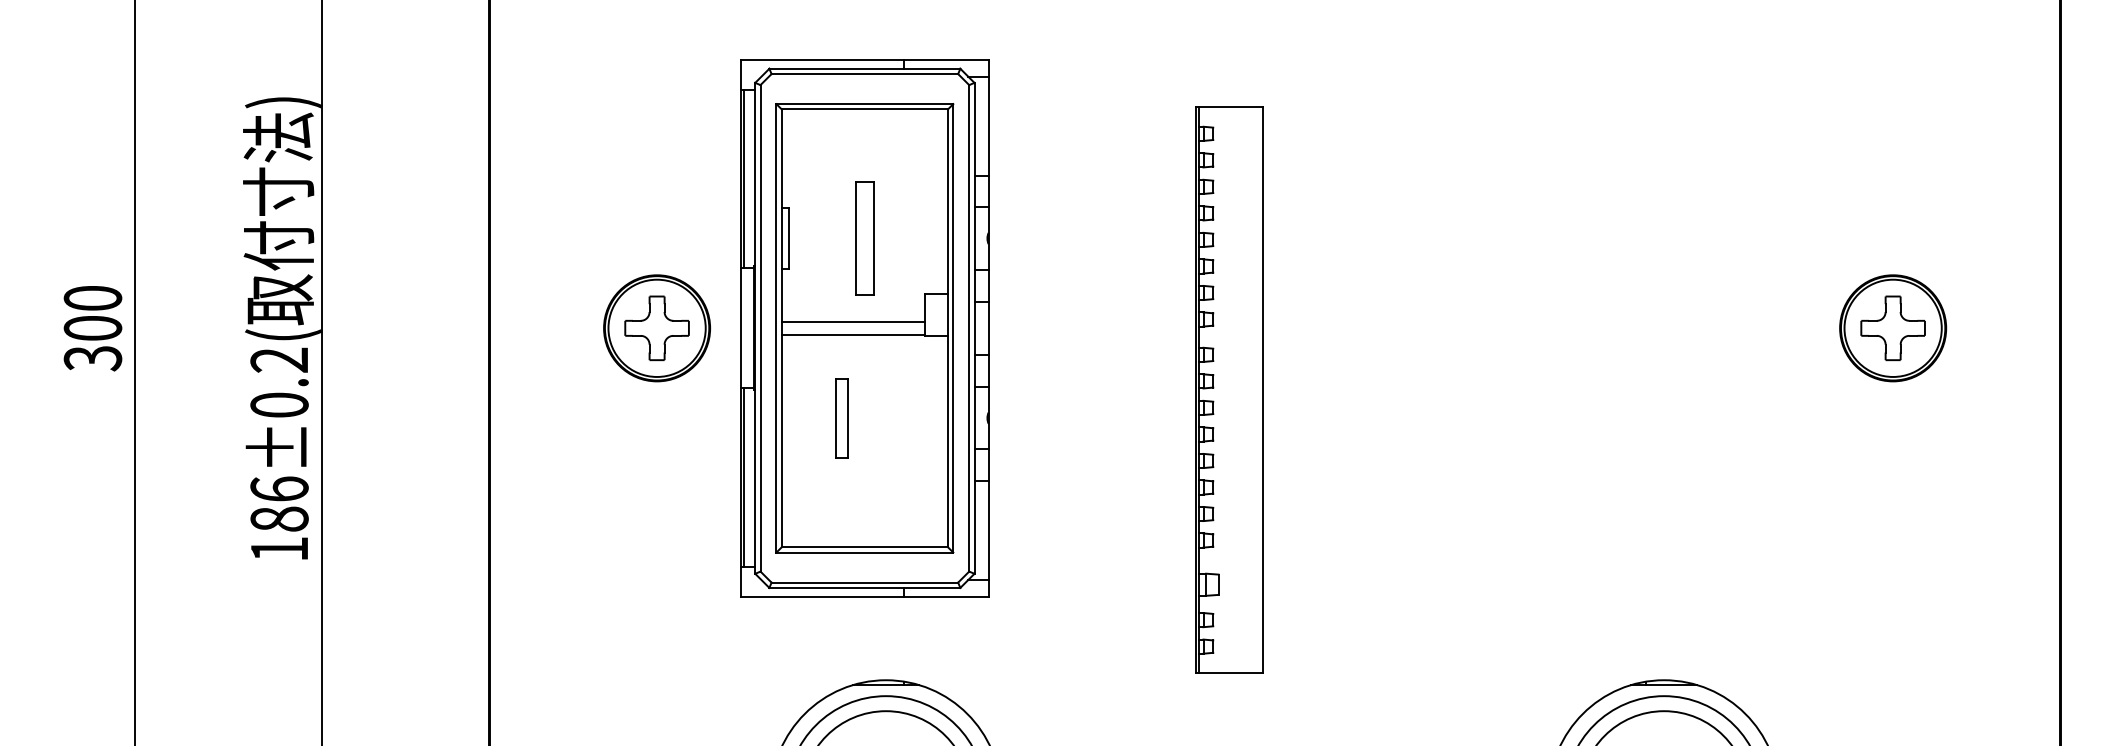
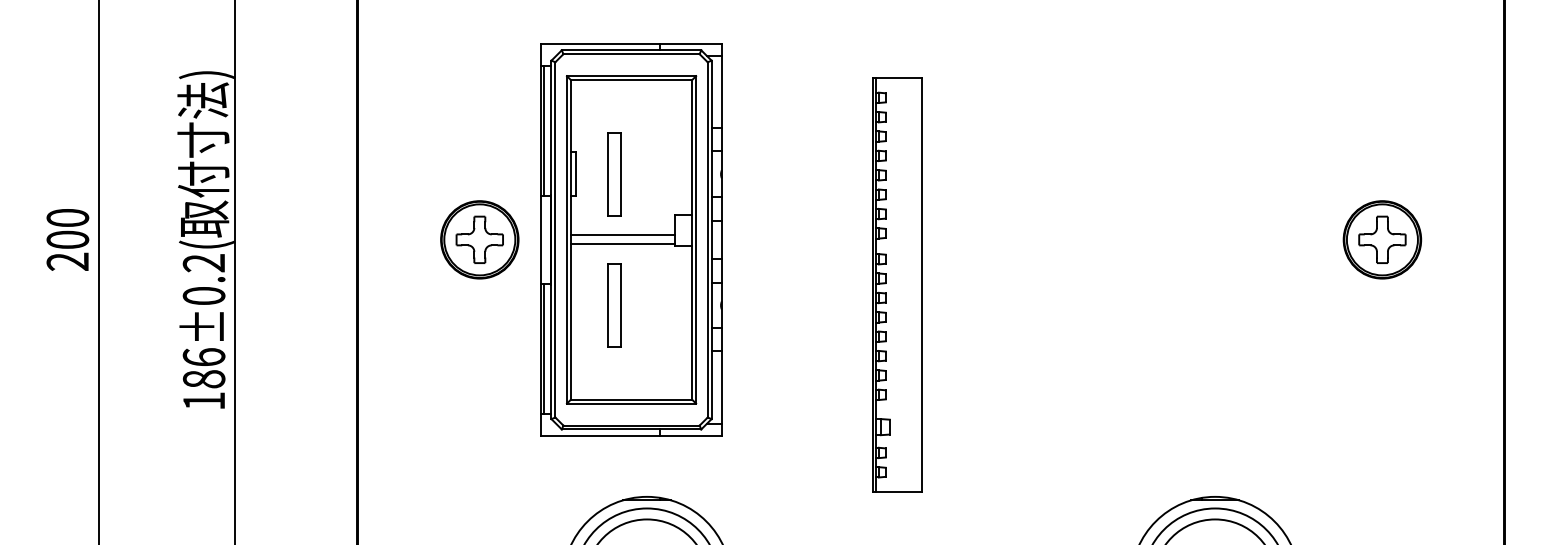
part: (864, 238) -> (614, 174), moved
text: (92, 357) -> (67, 261), 300 -> 200
part: (841, 418) -> (614, 305), size x1.43

